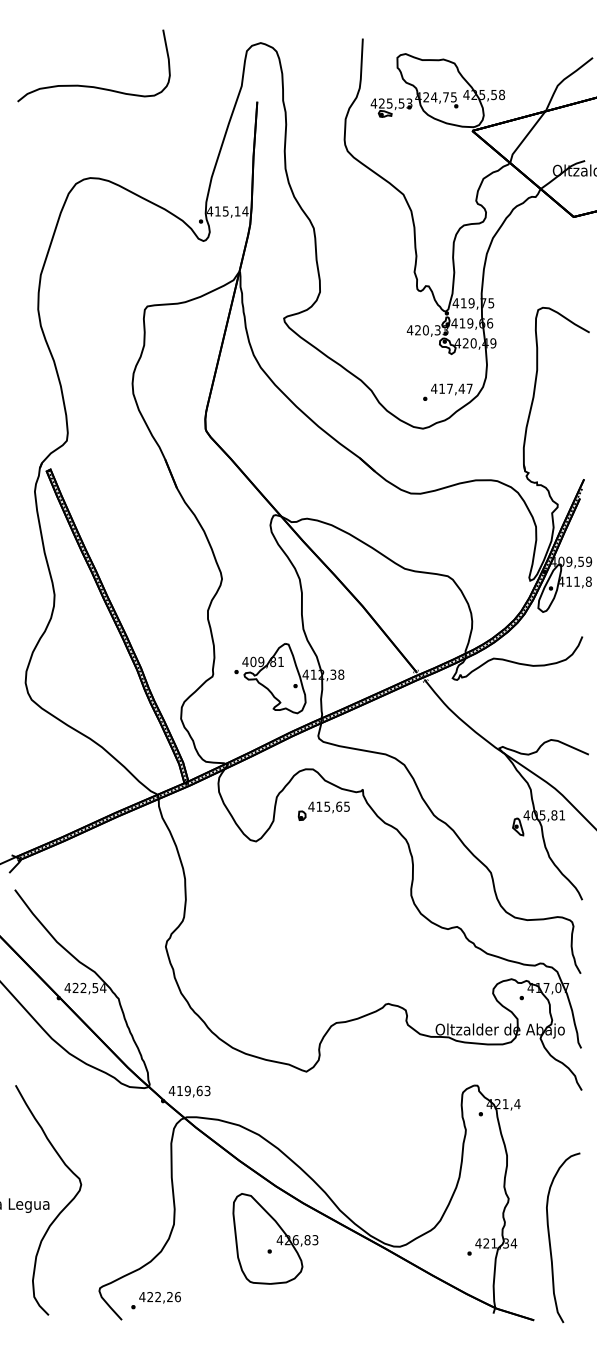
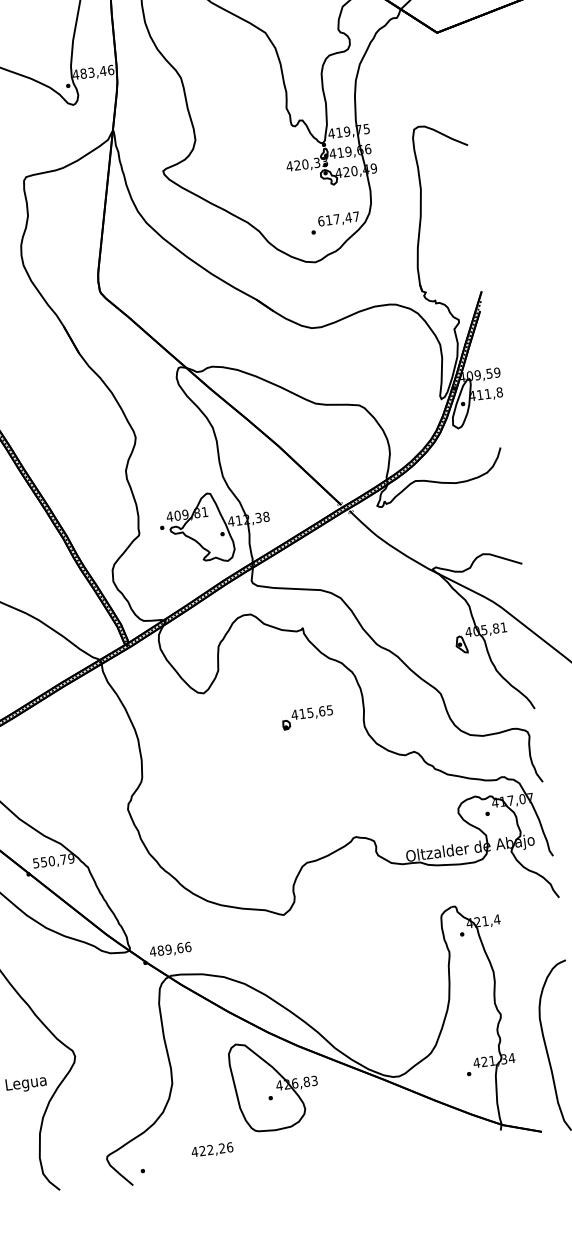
text: (231, 211) -> (97, 71), 415,14 -> 483,46
text: (434, 388) -> (321, 220), 417,47 -> 617,47
part: (323, 810) -> (307, 717), moved
text: (85, 987) -> (53, 860), 422,54 -> 550,79
text: (193, 1090) -> (174, 948), 419,63 -> 489,66
text: (159, 1297) -> (211, 1150), moved

